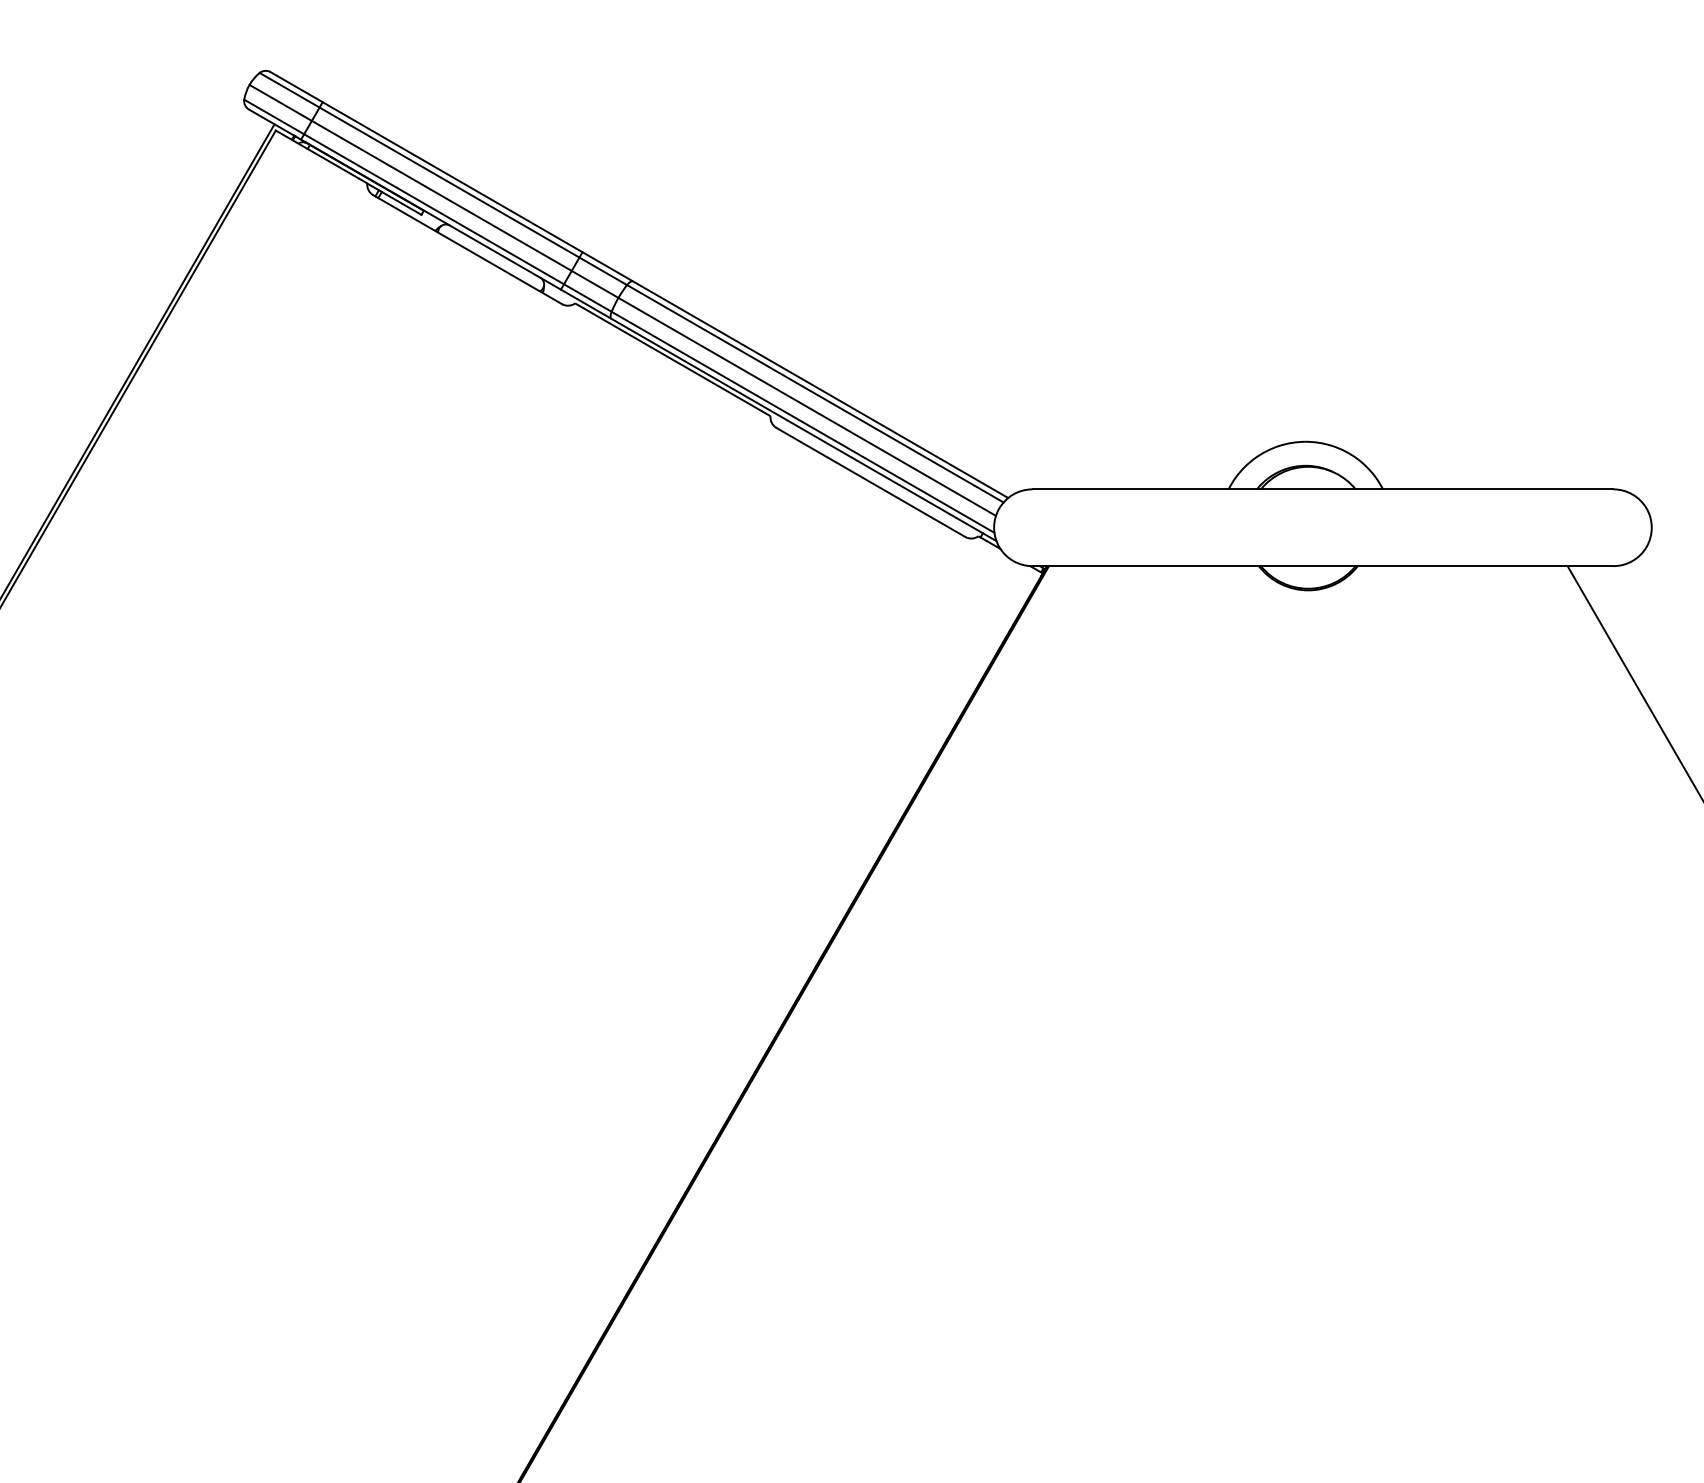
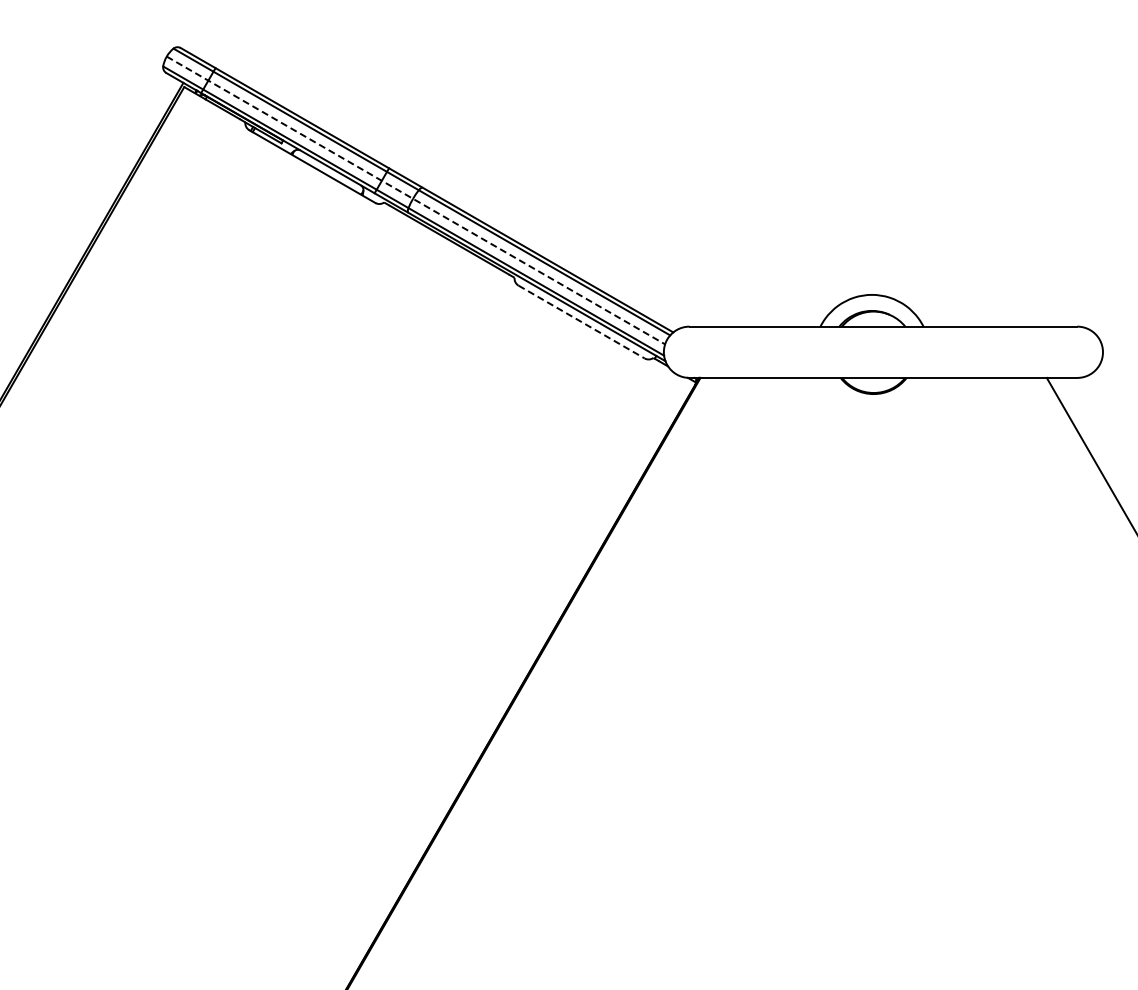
line: (622, 300) -> (415, 200), solid -> dashed
line: (870, 483) -> (581, 322), solid -> dashed

